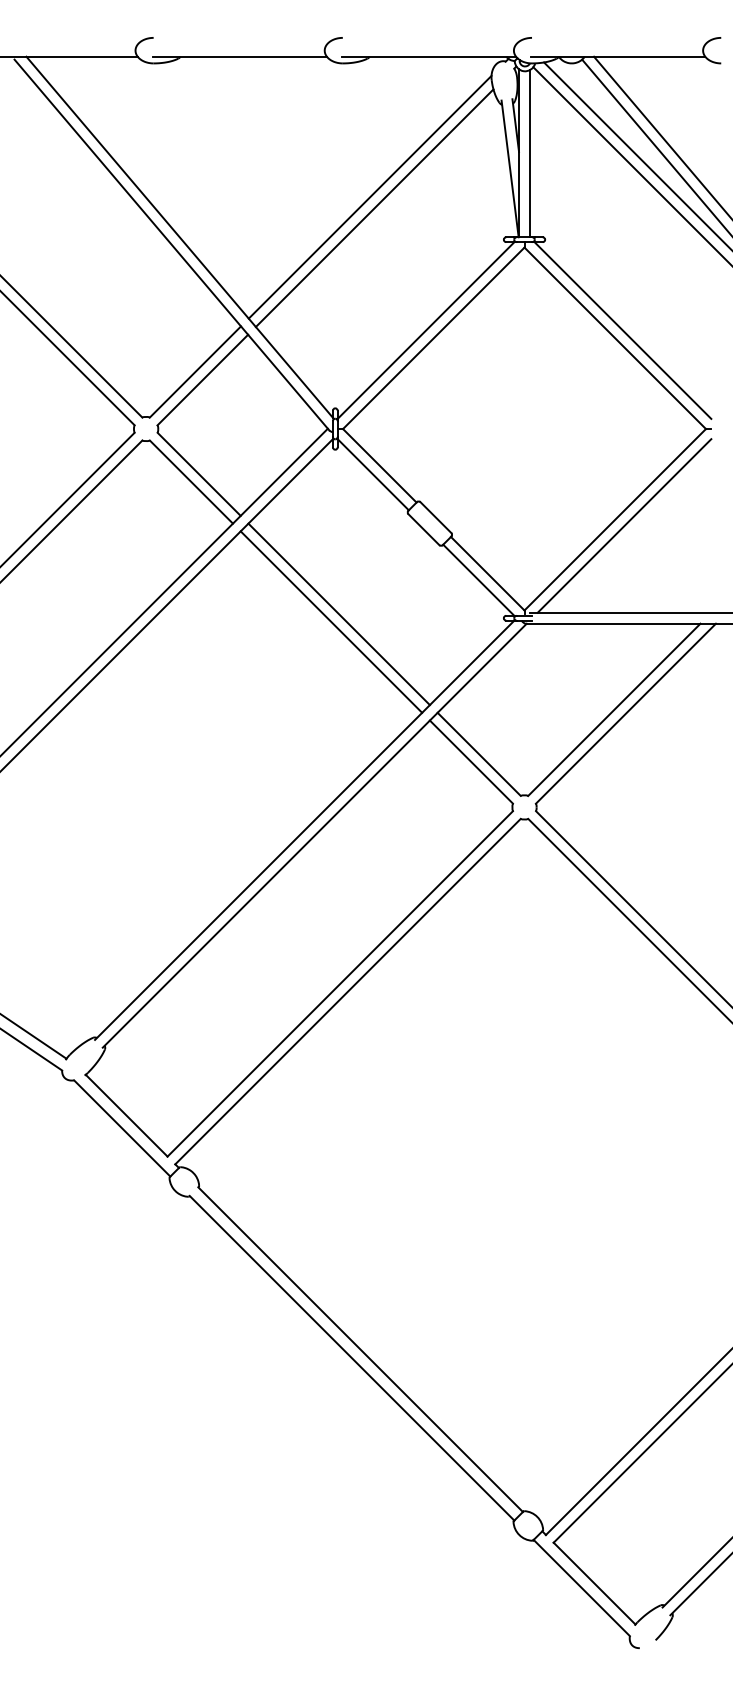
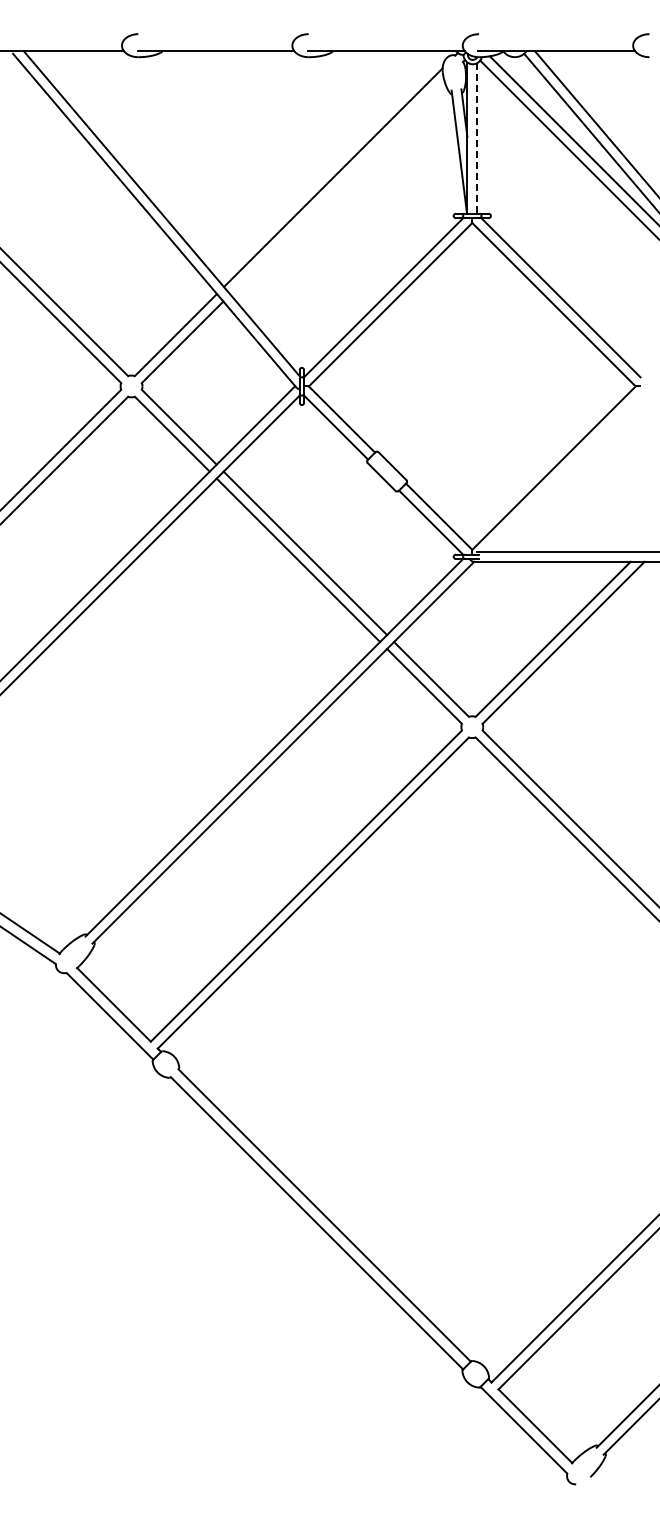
line: (530, 153) -> (477, 138), solid -> dashed
line: (374, 208) -> (337, 187), removed
line: (624, 525) -> (562, 473), removed

